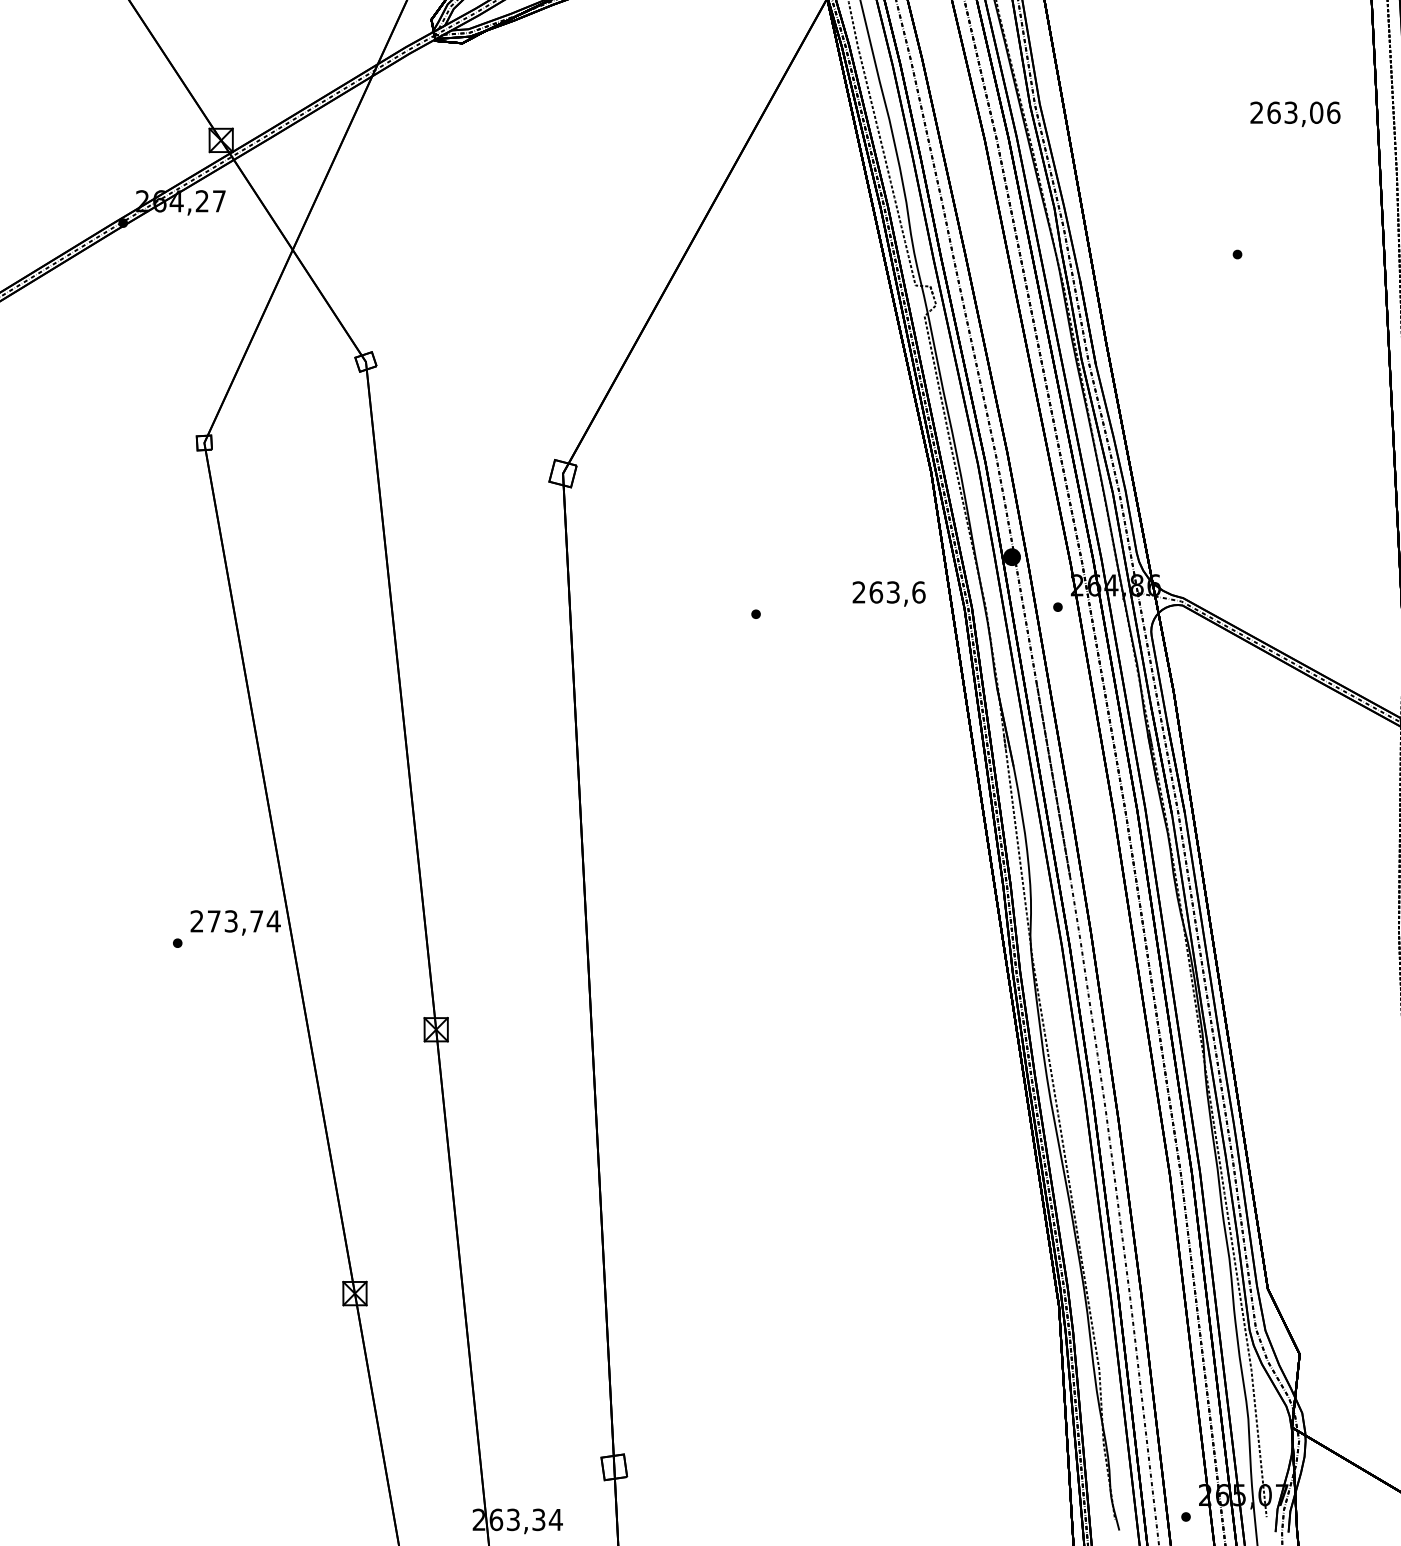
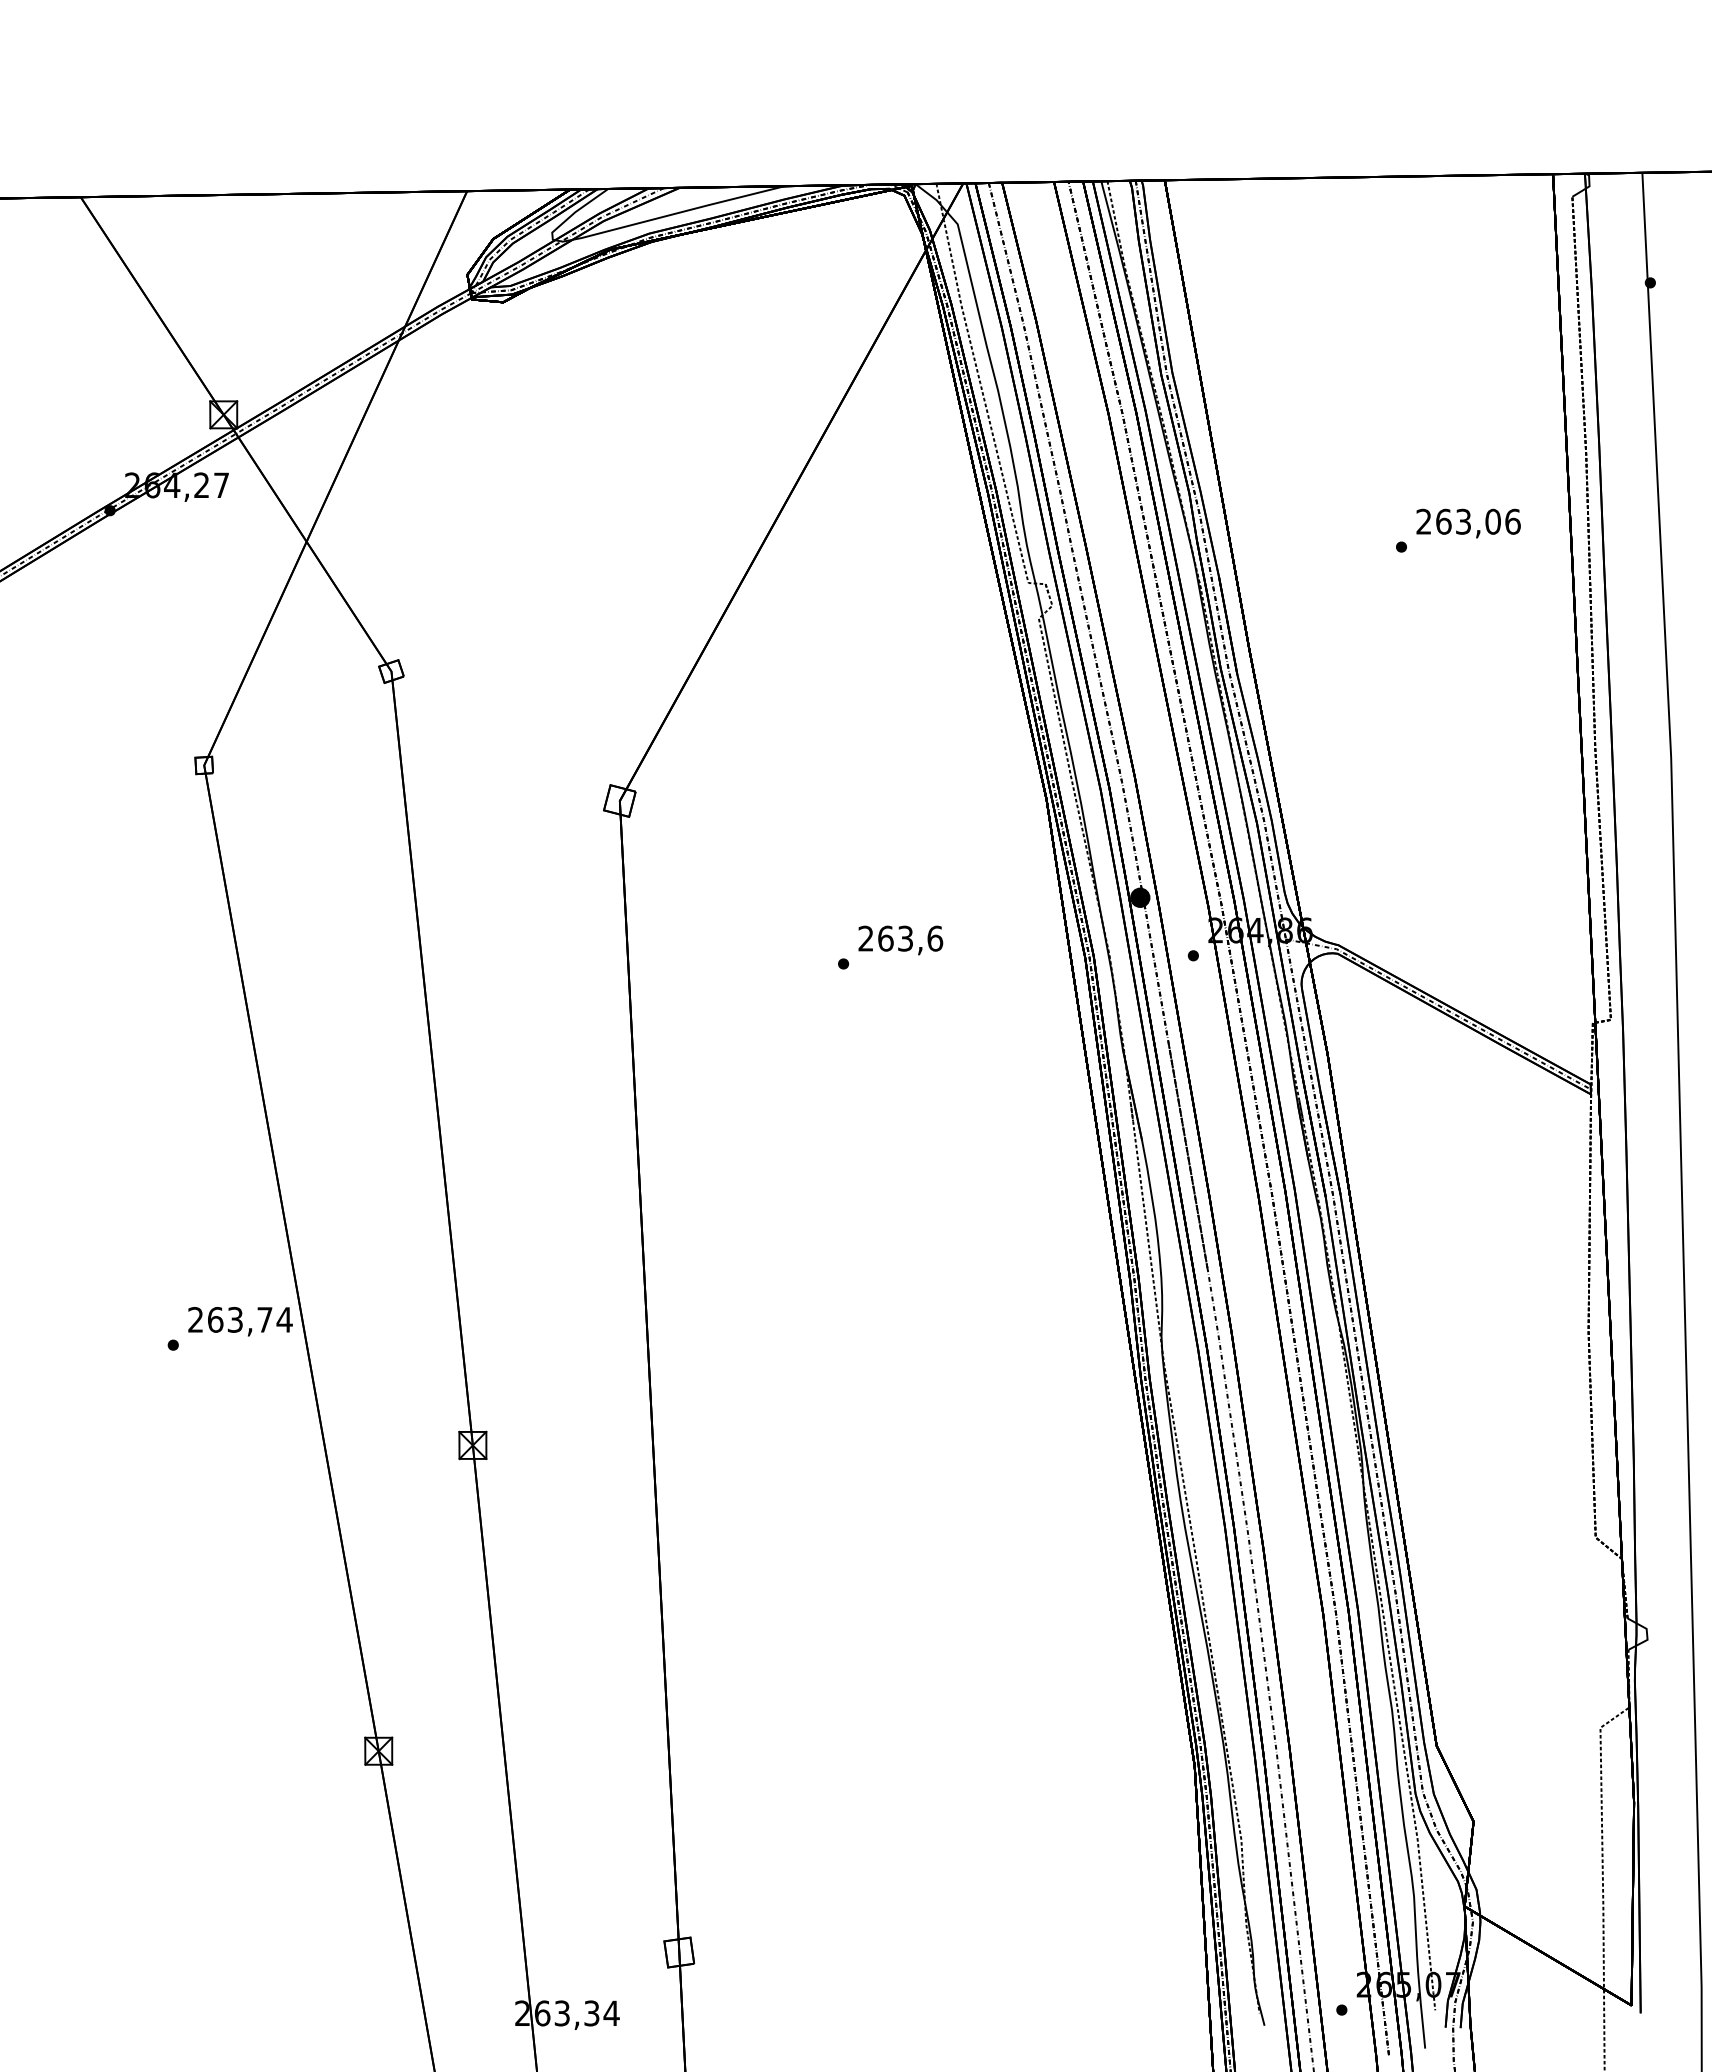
text: (1295, 114) -> (1468, 523), moved
text: (888, 594) -> (900, 940), moved
text: (214, 921) -> (215, 1319), 273,74 -> 263,74

